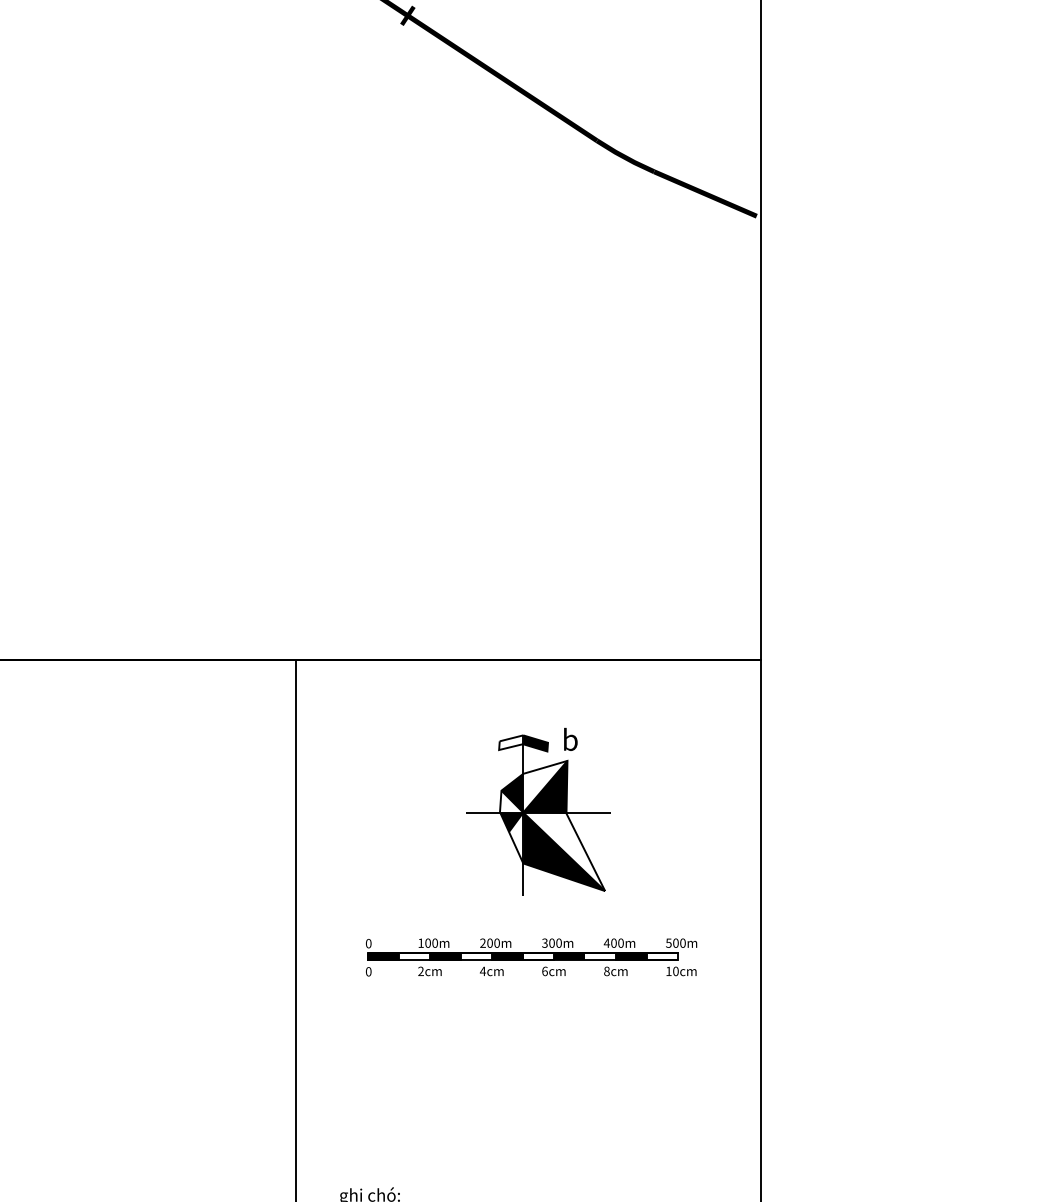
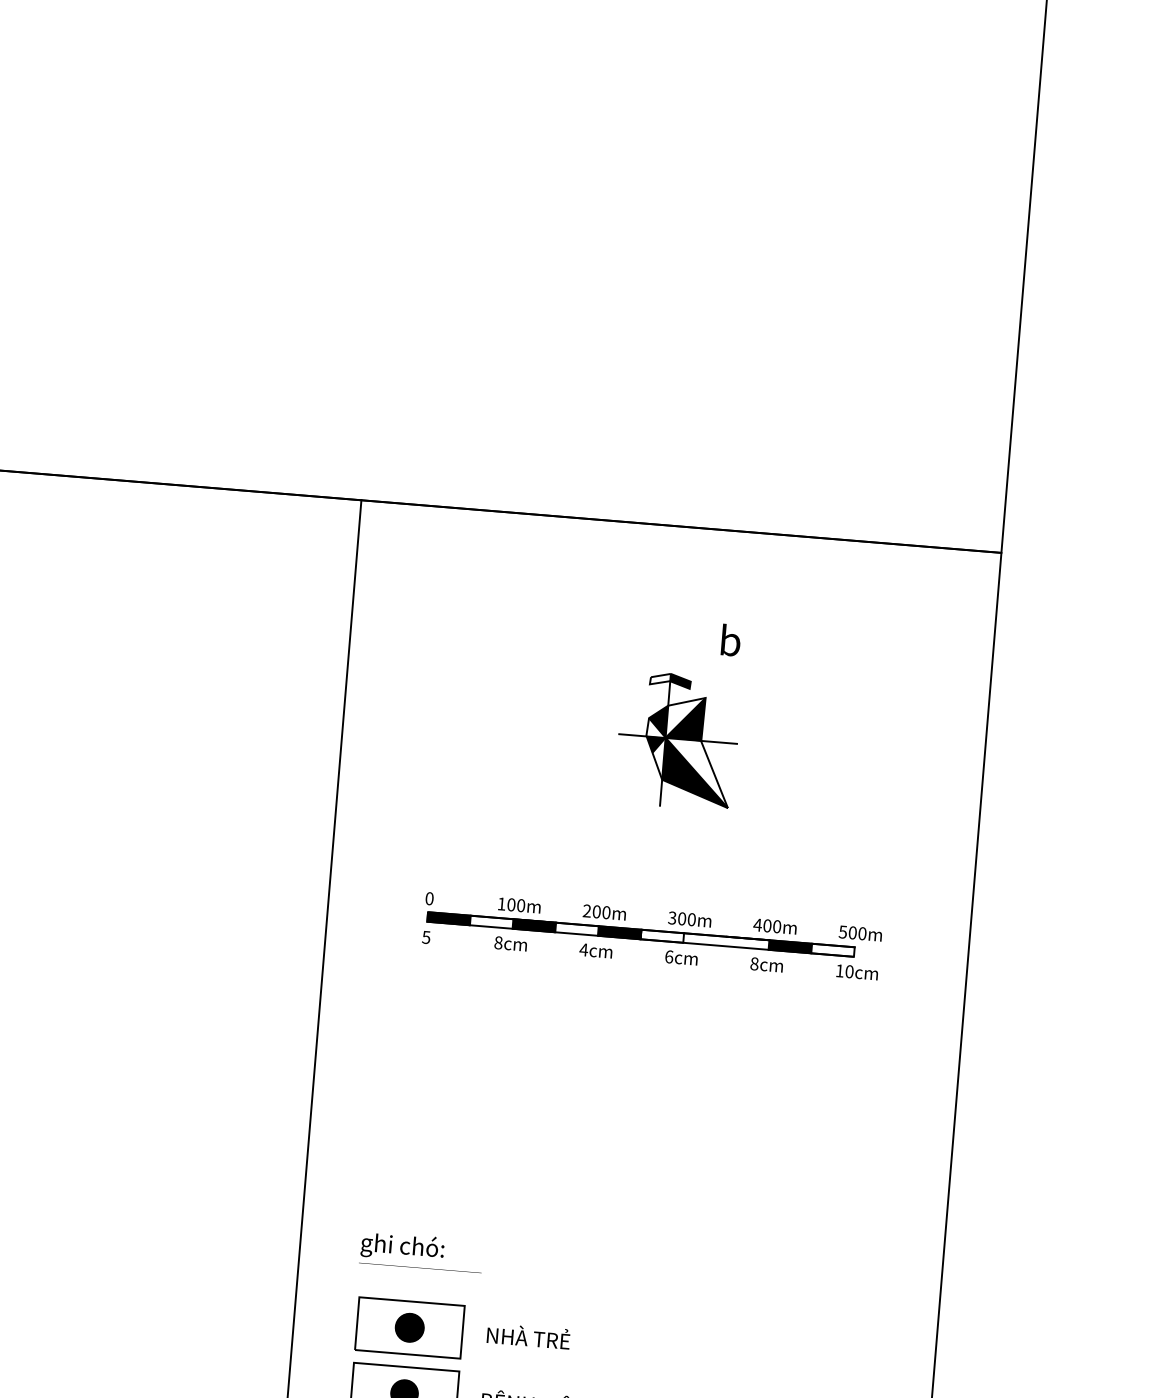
part: (538, 814) -> (678, 740), size x0.6
fill: (569, 956) -> (704, 939), removed
text: (368, 971) -> (426, 937), 0 -> 5
text: (420, 971) -> (497, 942), 2cm -> 8cm

